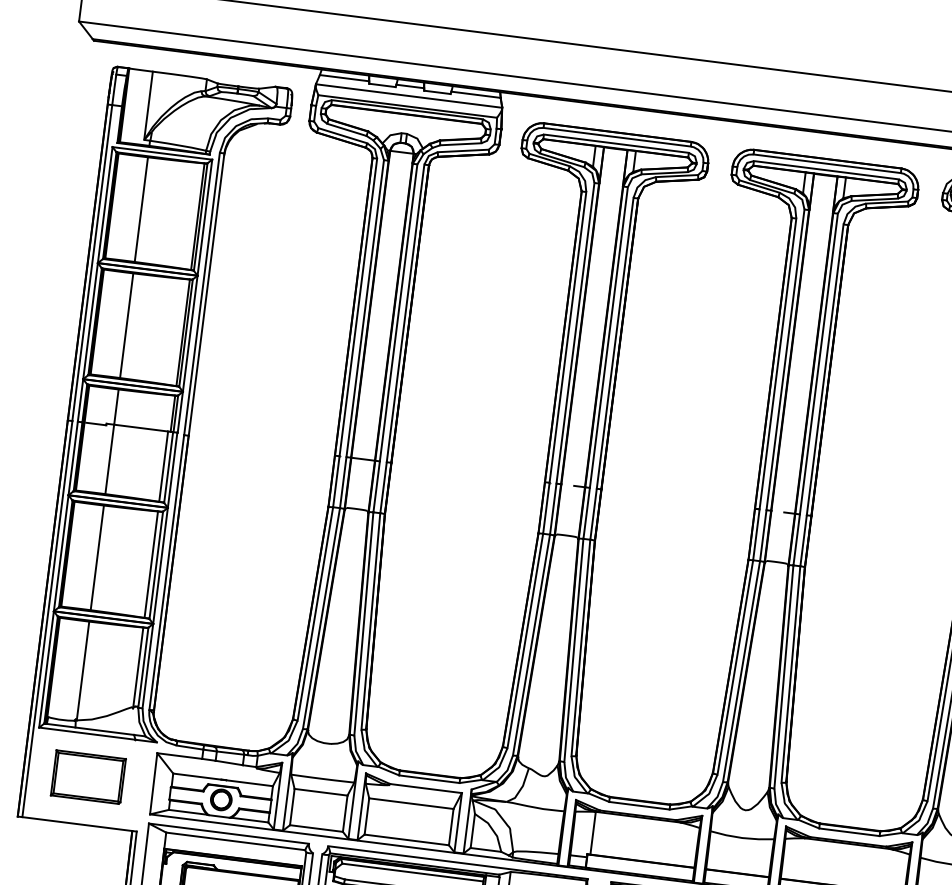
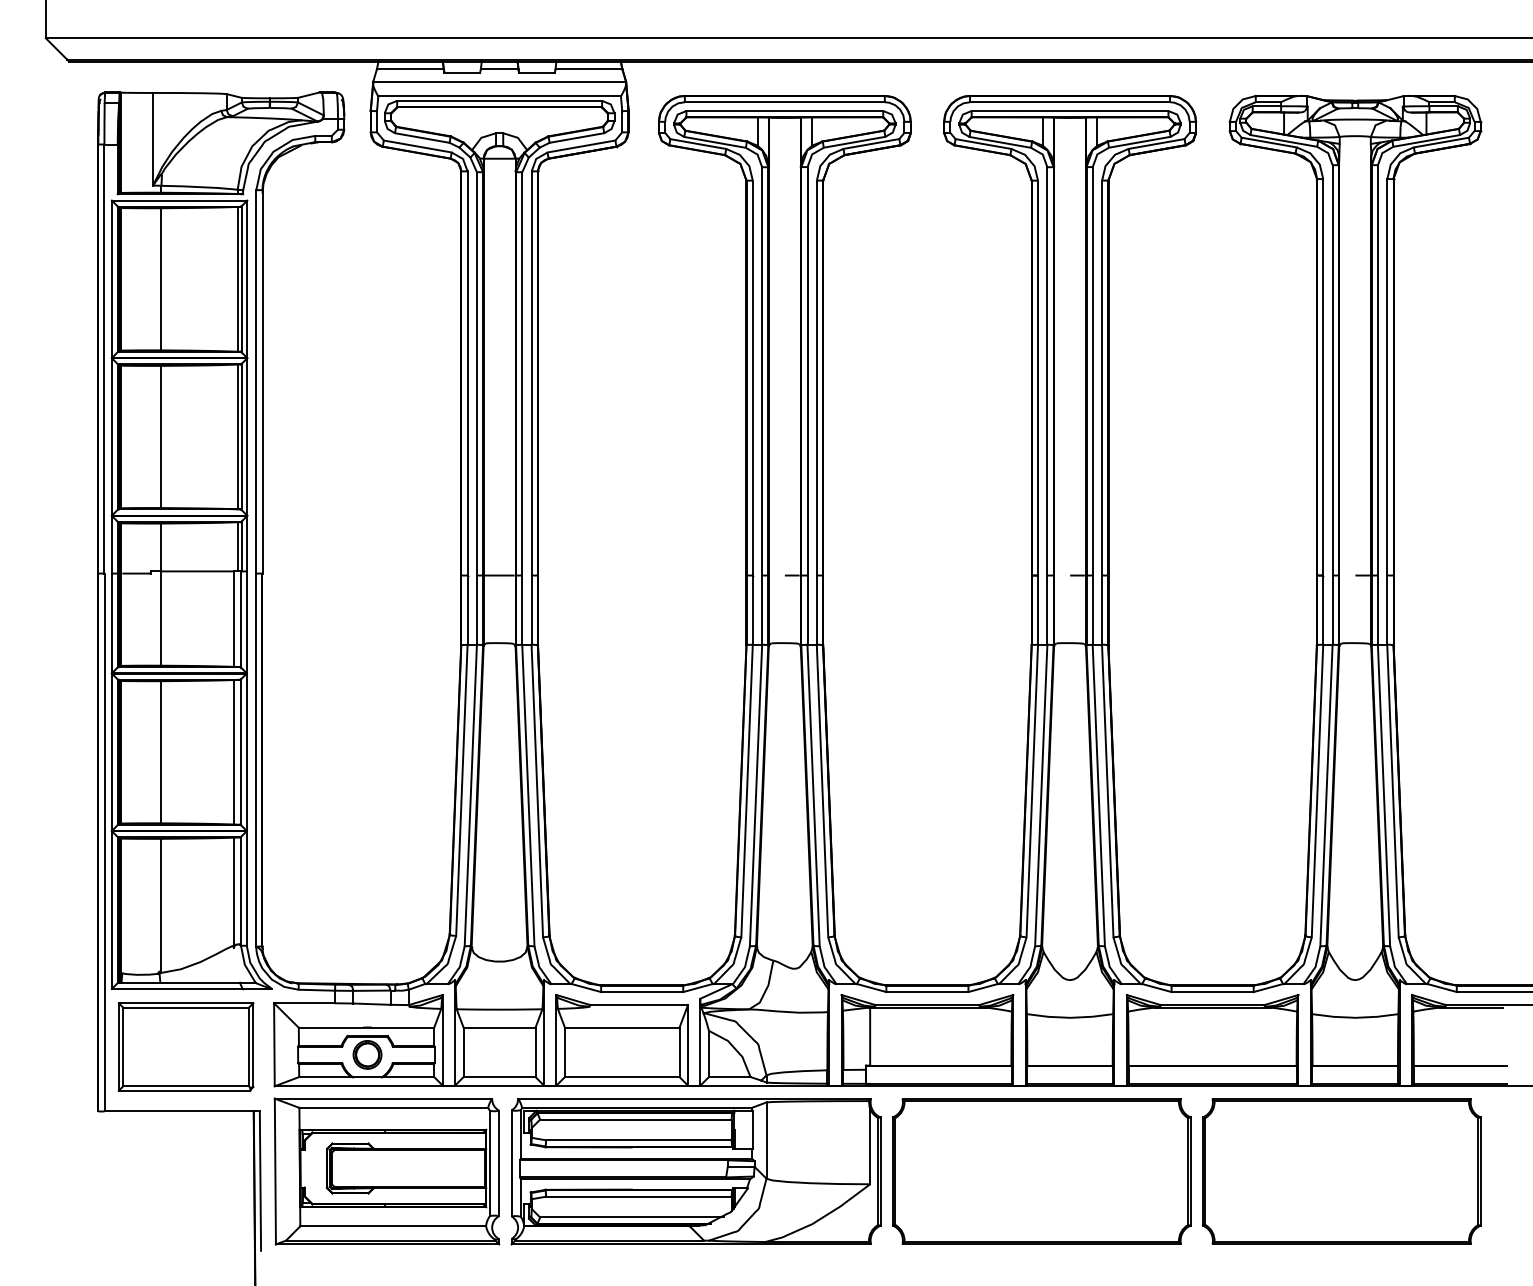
part: (88, 776) -> (185, 1046), size x1.43

